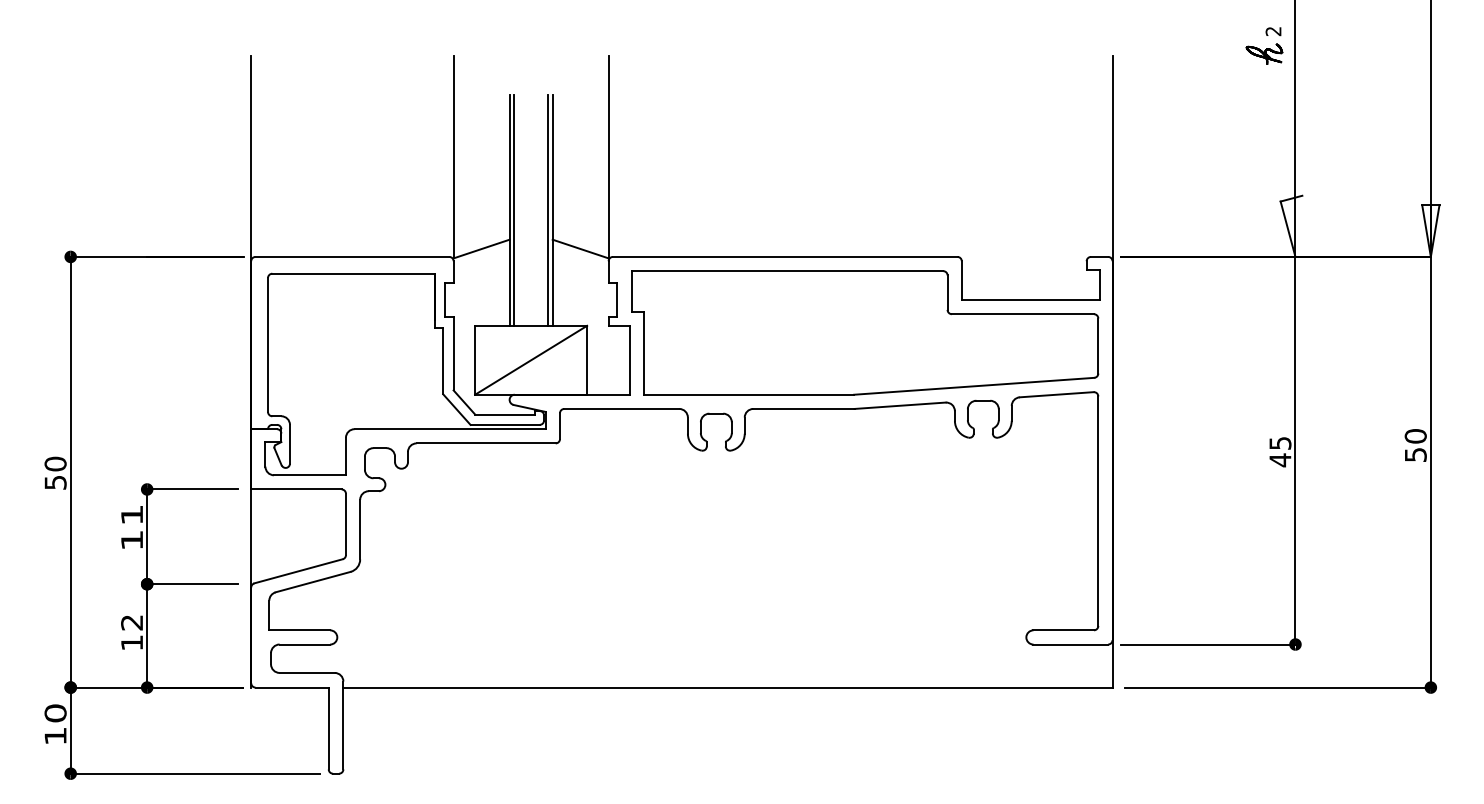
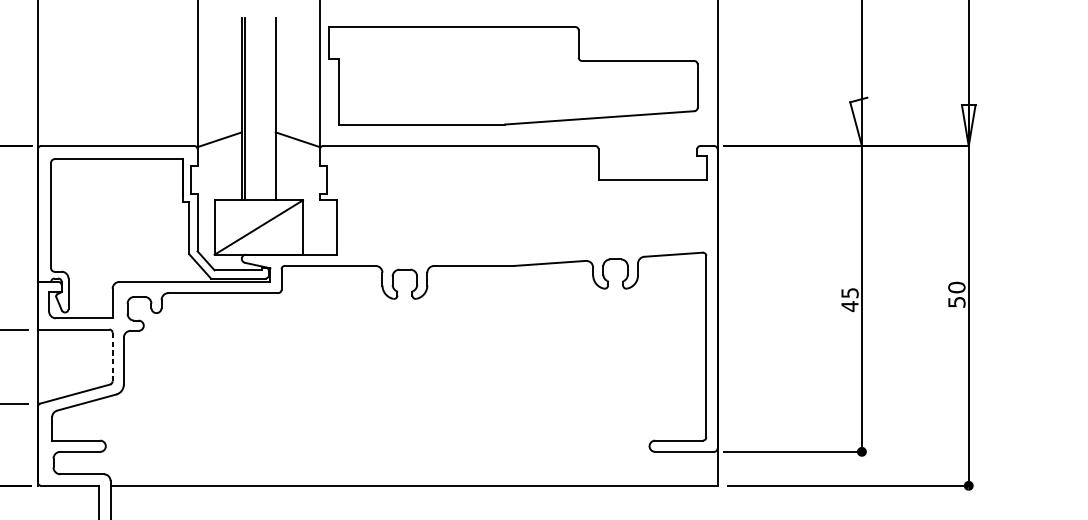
line: (548, 209) -> (272, 108), removed
part: (865, 332) -> (513, 75), moved
line: (345, 524) -> (112, 357), solid -> dashed

